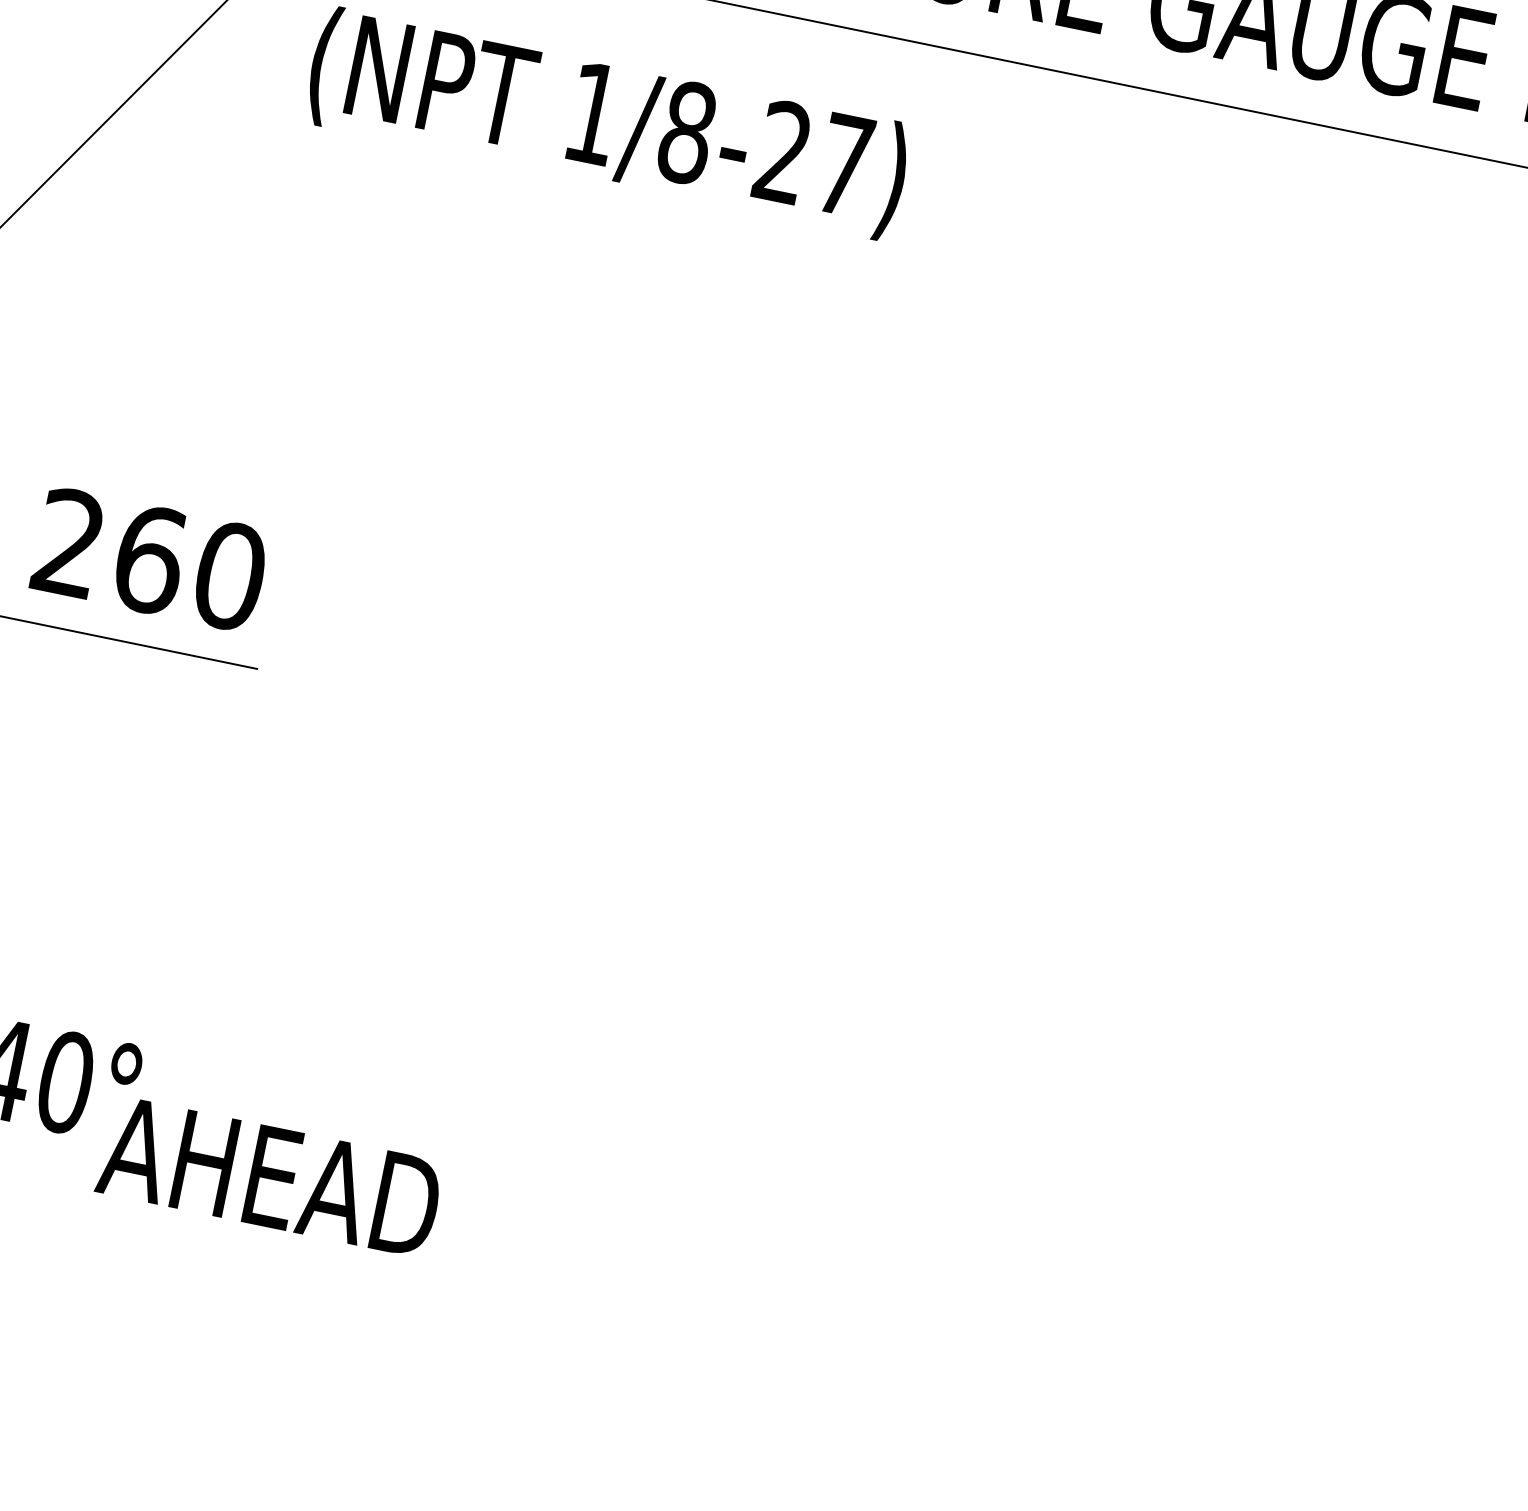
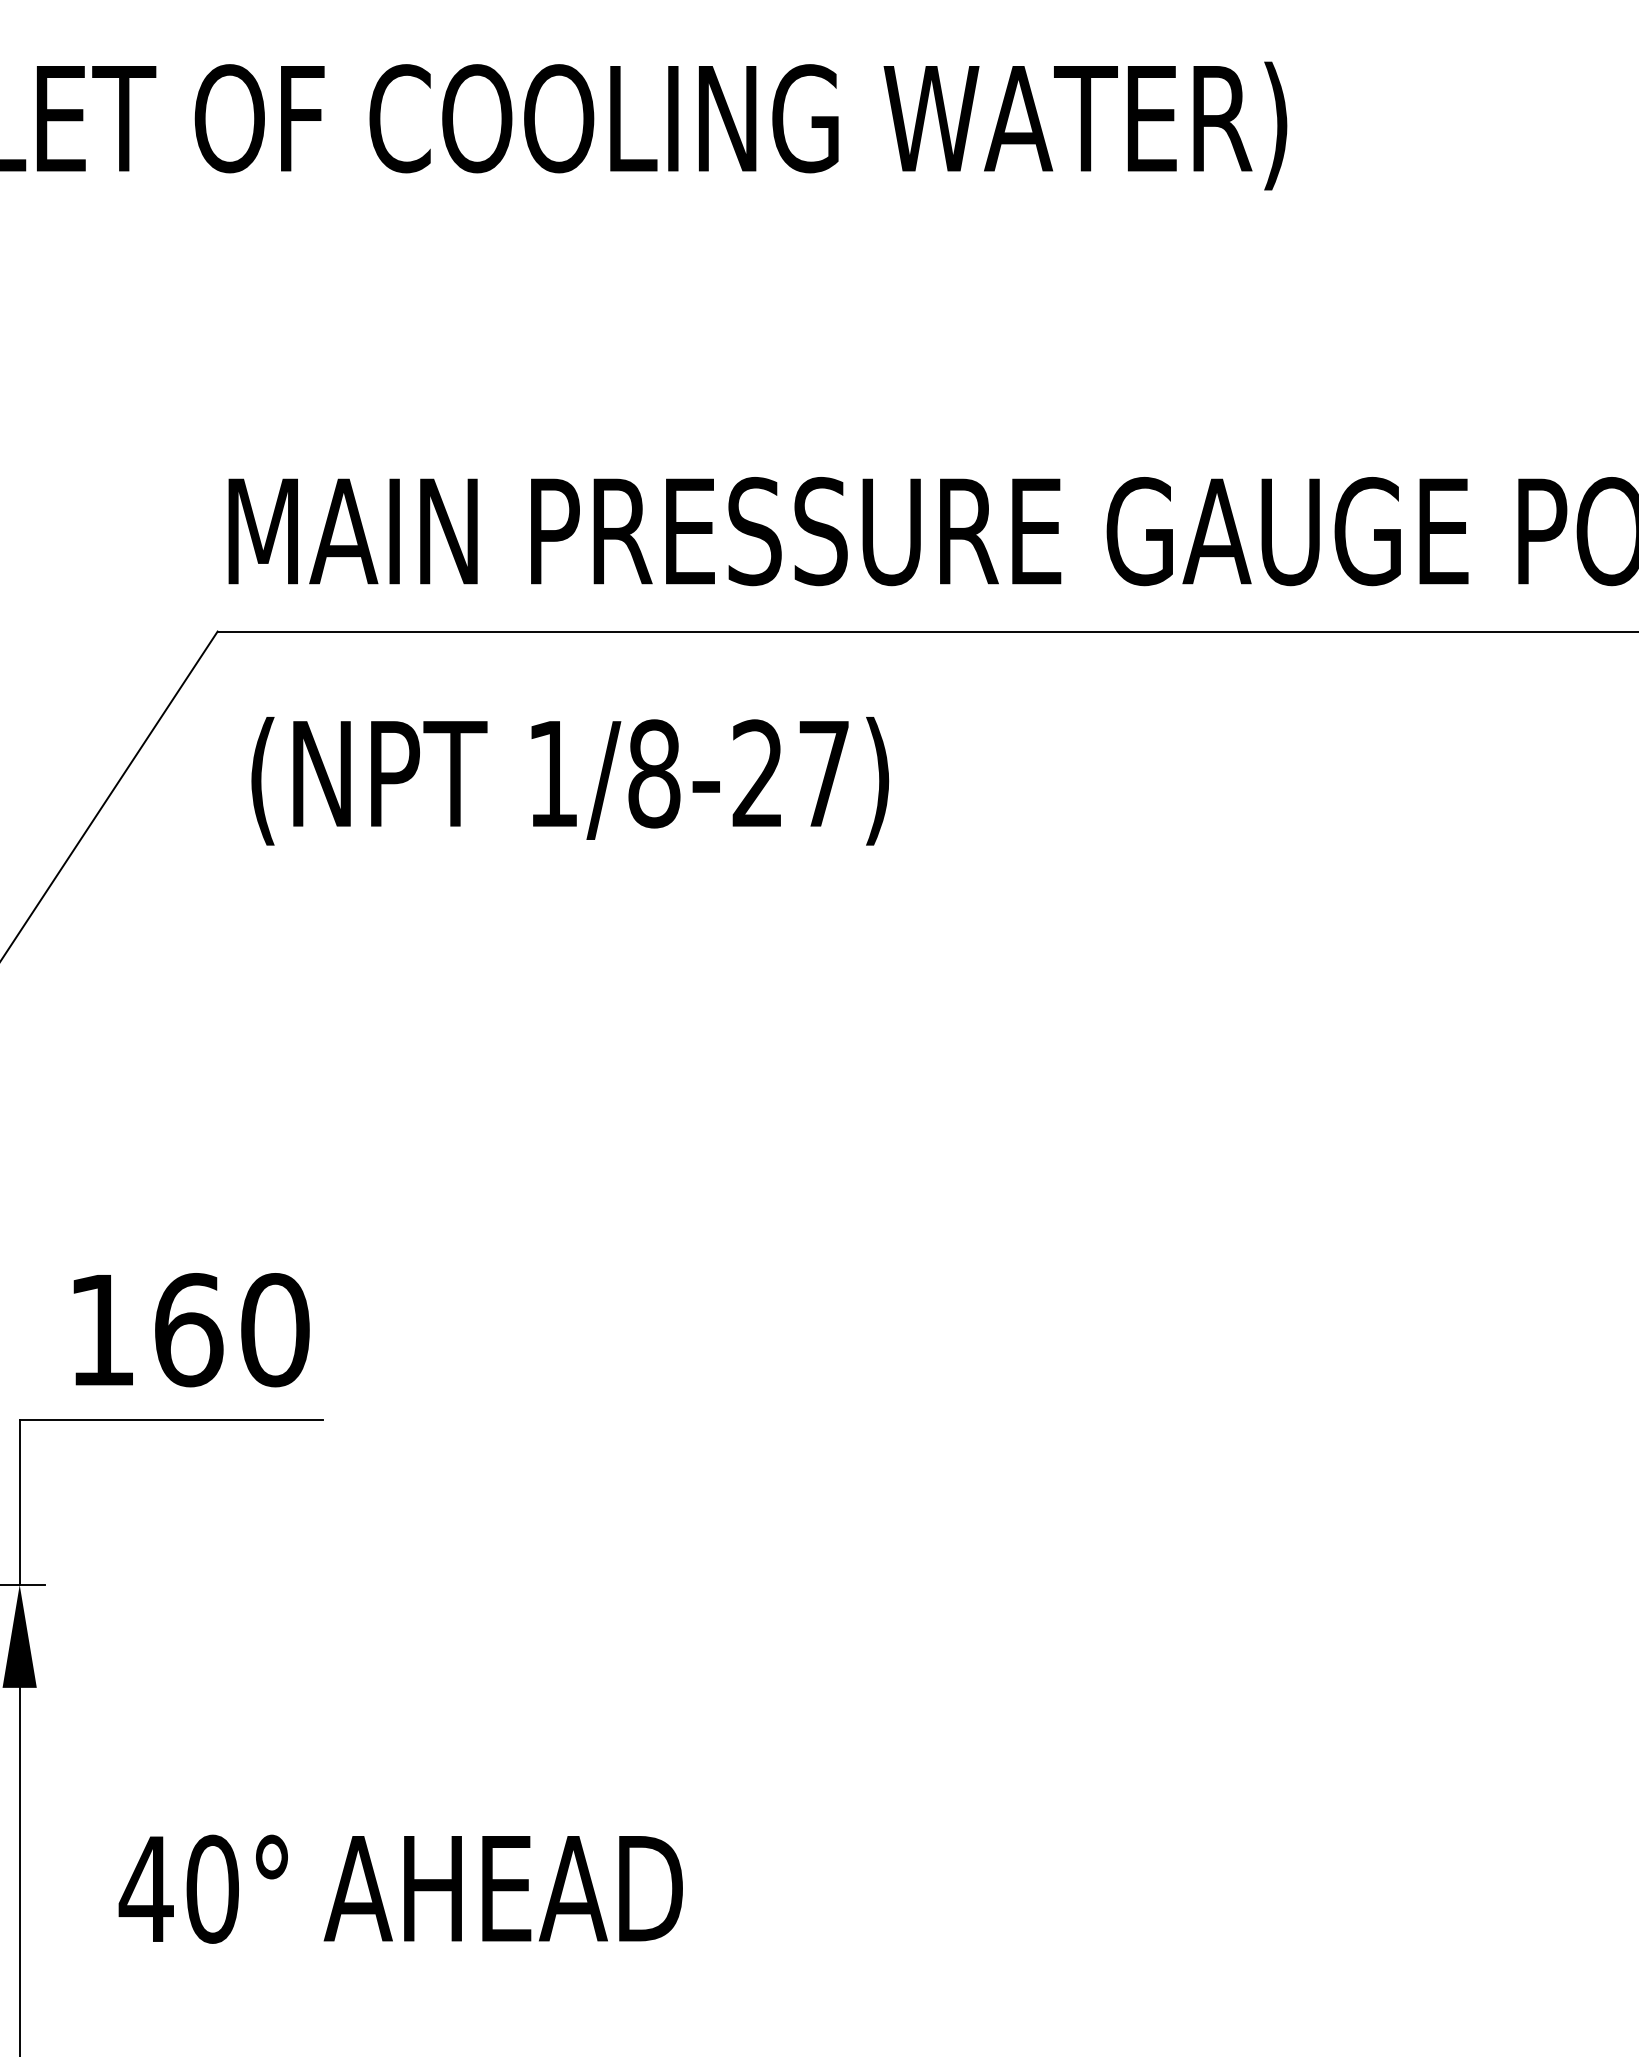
text: (68, 542) -> (100, 1329), 260 -> 160
text: (269, 1176) -> (502, 1888), moved

